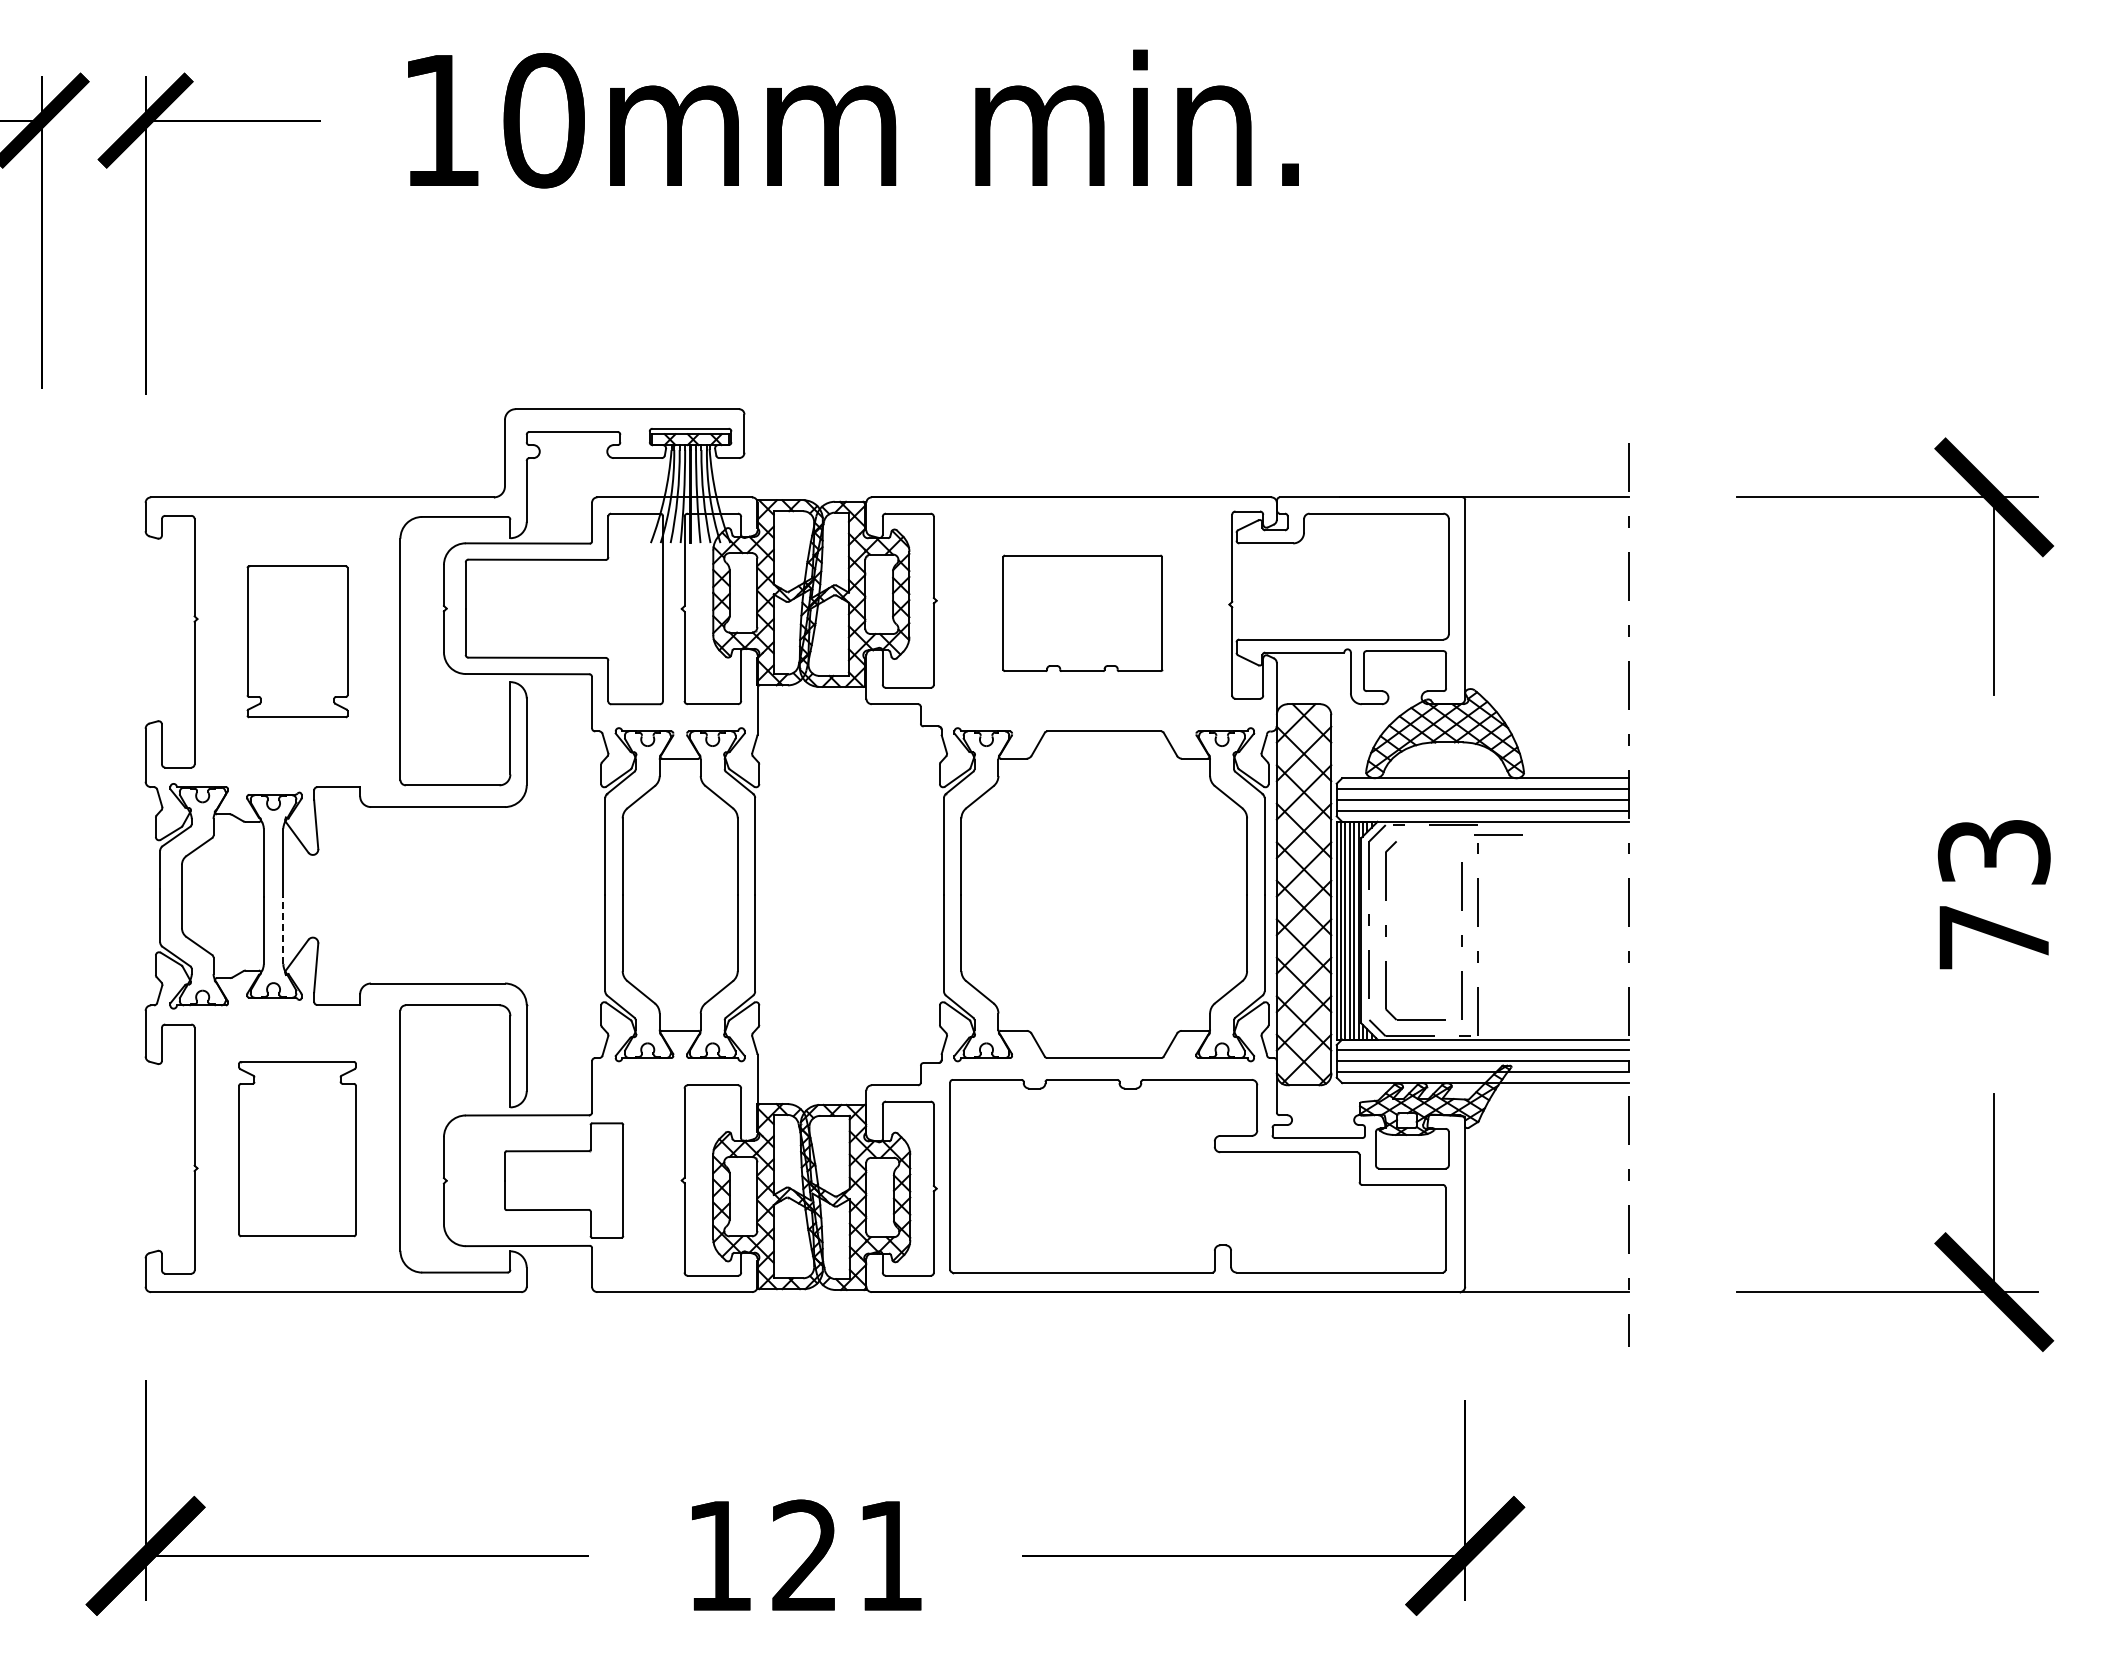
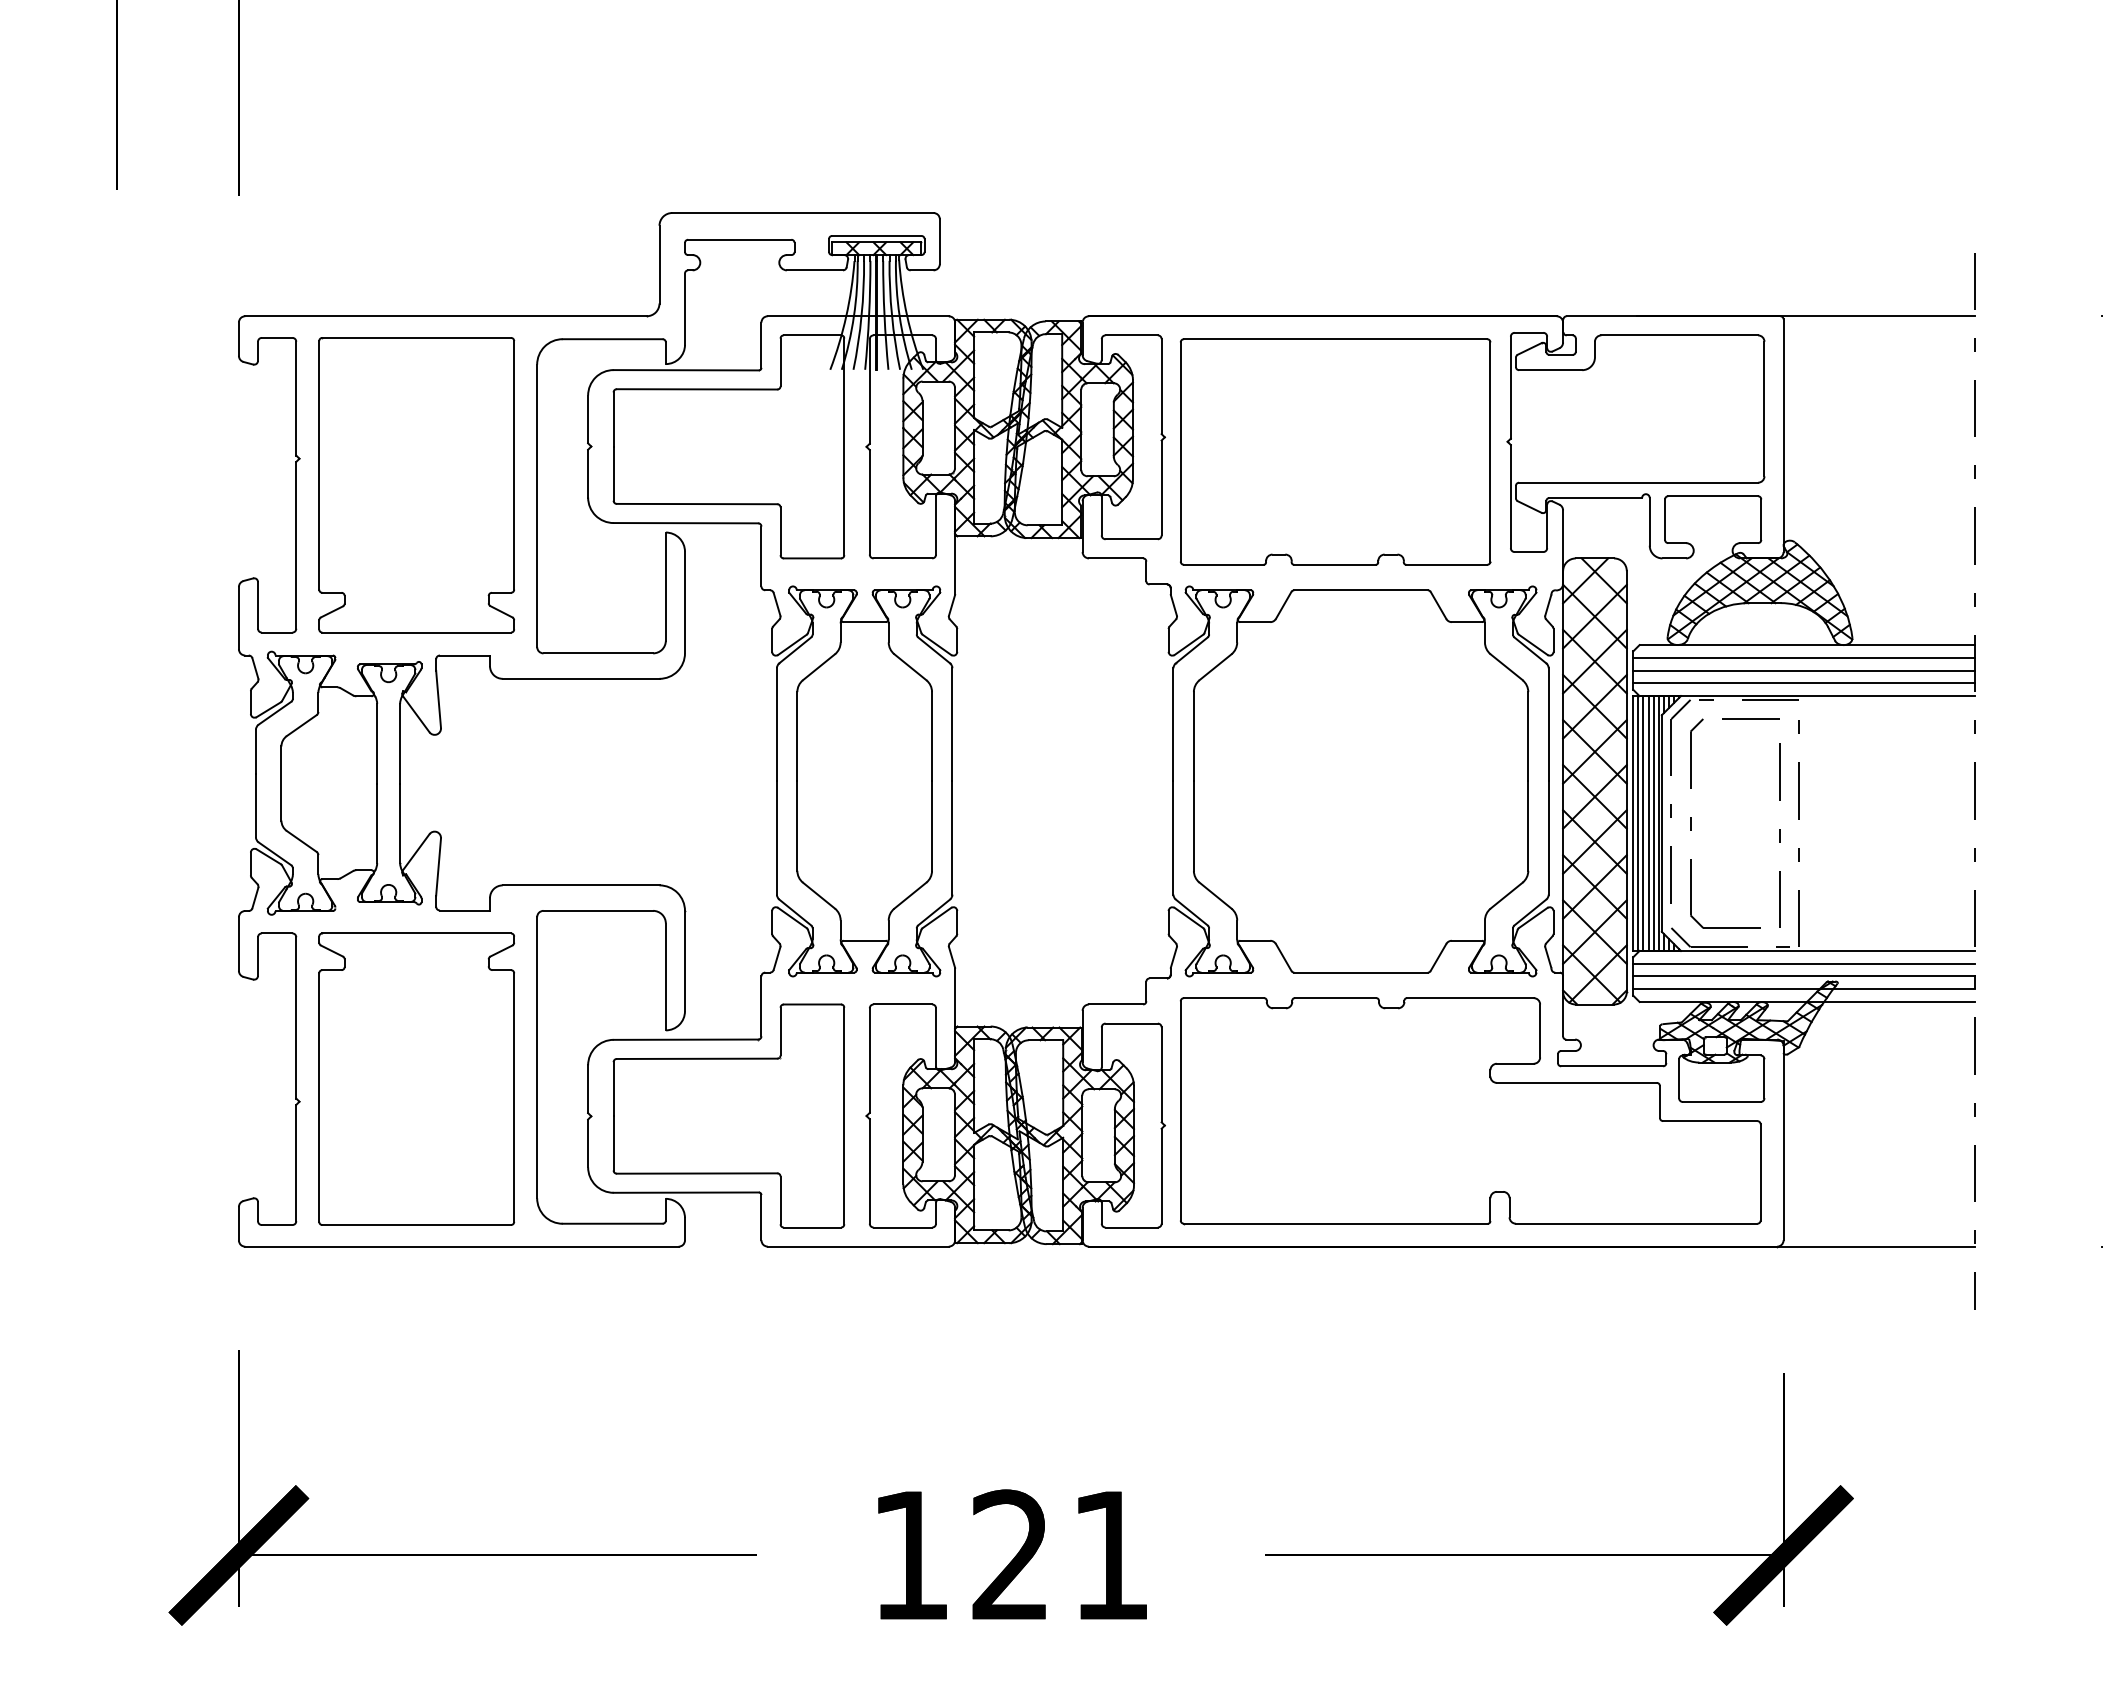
part: (1082, 613) -> (1335, 452), size x1.67
part: (297, 641) -> (416, 485), size x1.67
line: (1498, 834) -> (1751, 717), moved
line: (283, 930) -> (400, 823), dashed -> solid
part: (297, 1148) -> (416, 1078), size x1.43
part: (563, 1180) -> (728, 1115), size x1.67

